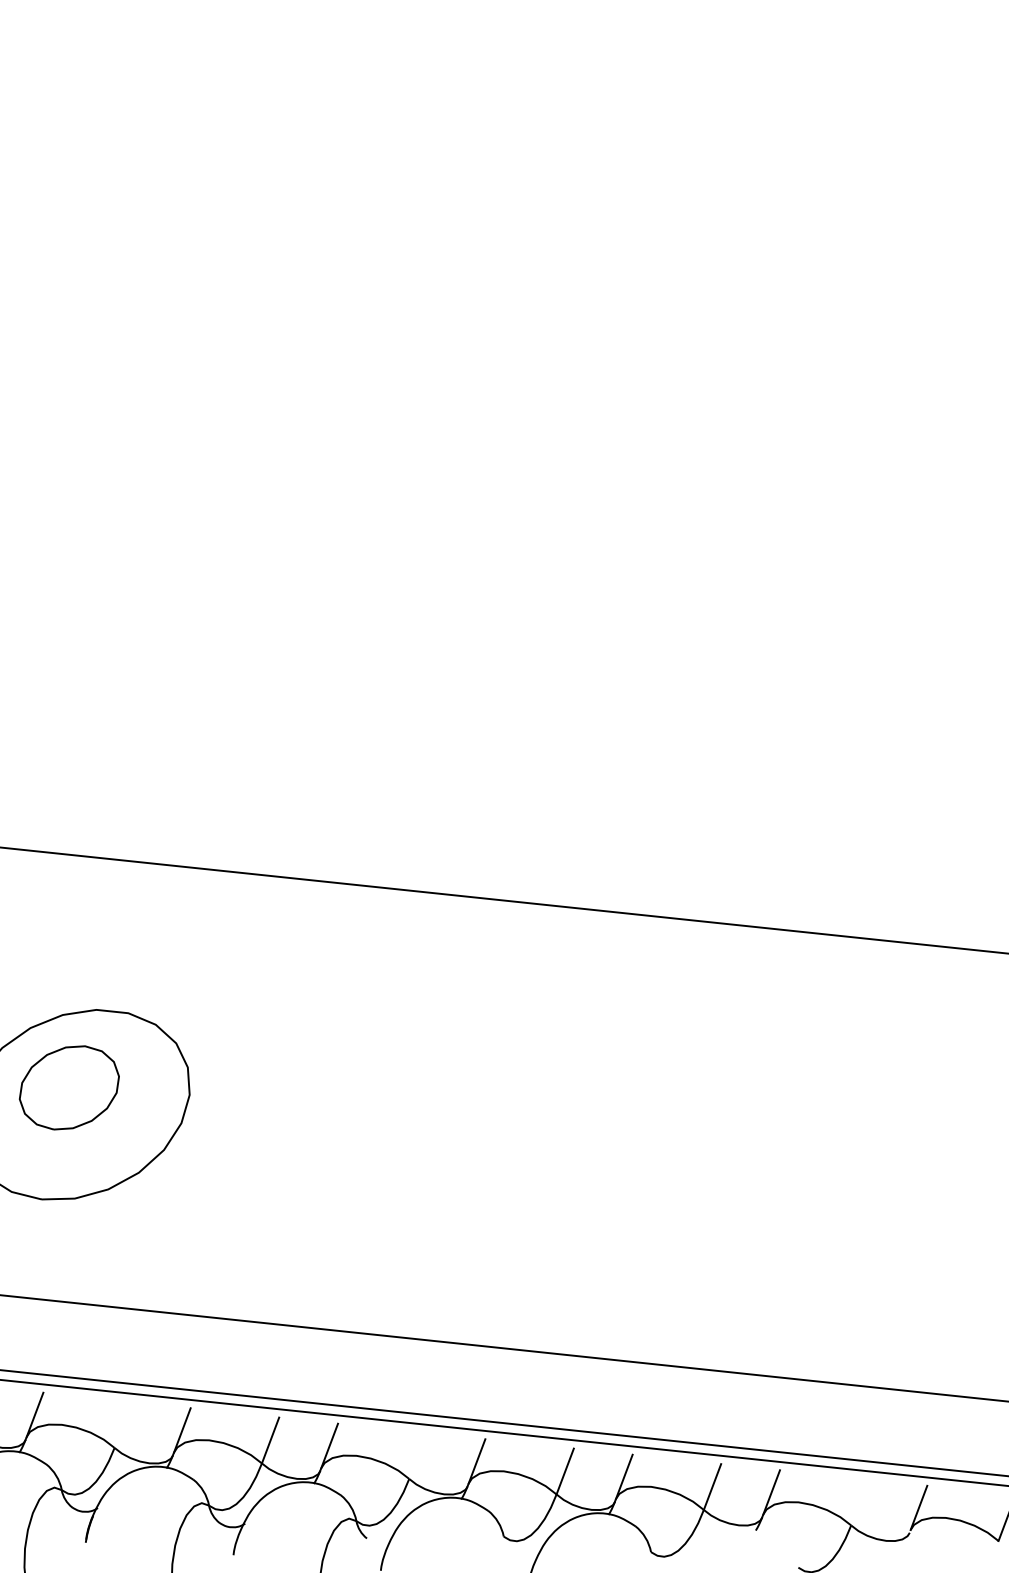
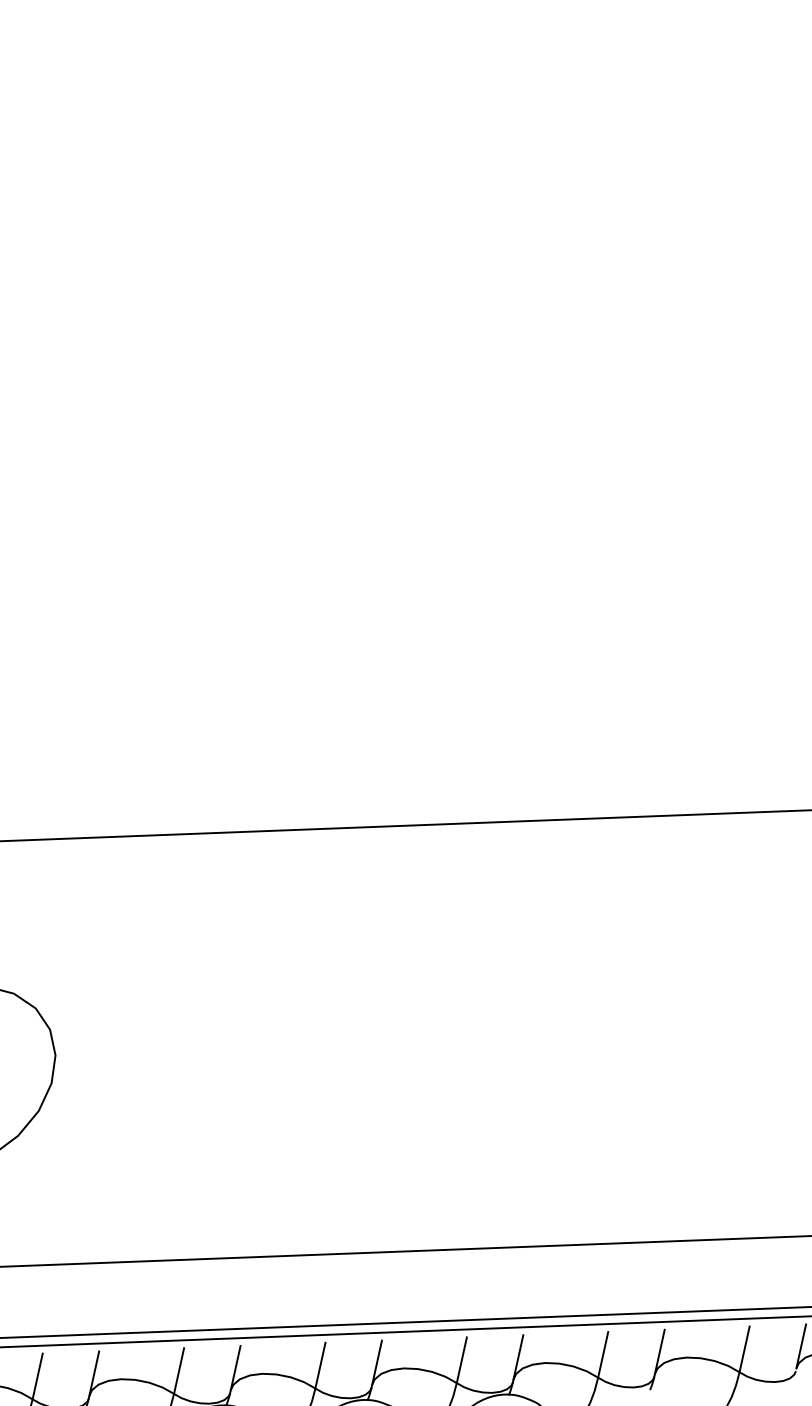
line: (122, 1424) -> (36, 1376), added
line: (417, 1455) -> (320, 1365), added
line: (859, 1502) -> (744, 1349), added

